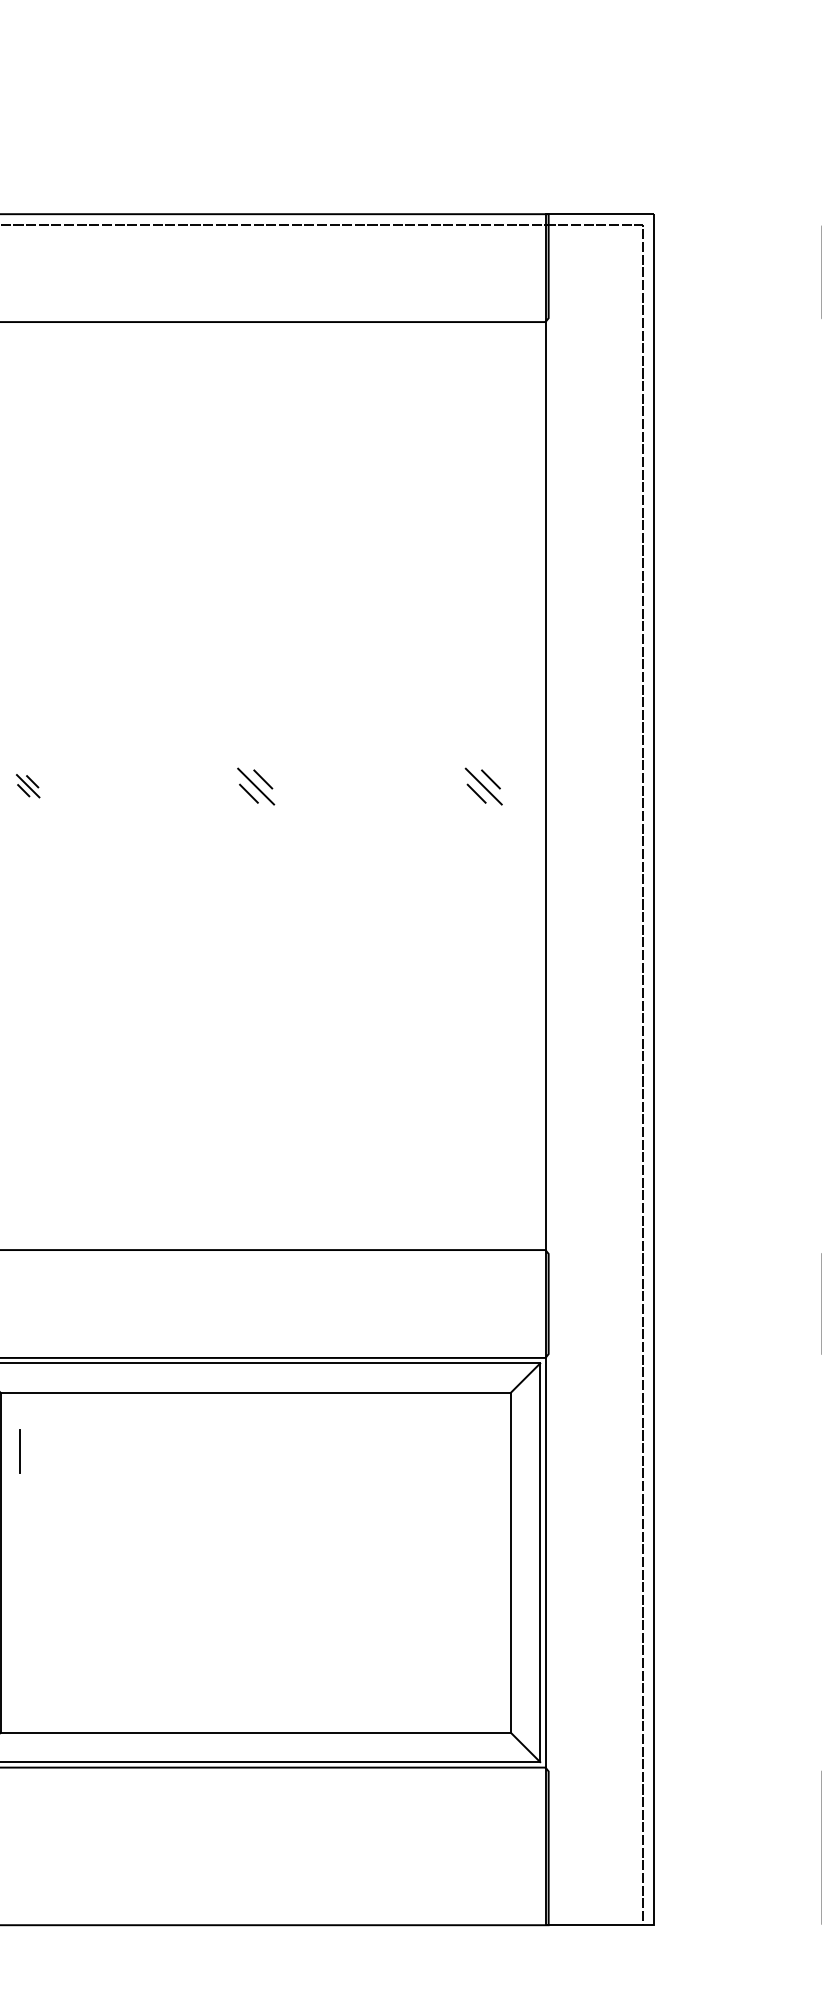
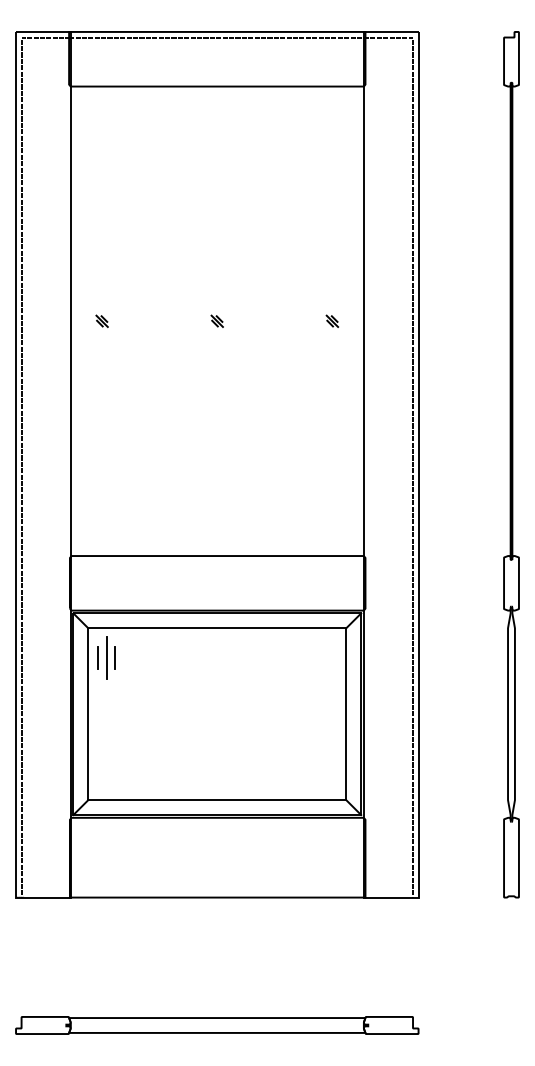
part: (254, 784) -> (216, 320), size x0.62
part: (481, 784) -> (331, 320), size x0.62
part: (44, 1450) -> (110, 657), added

